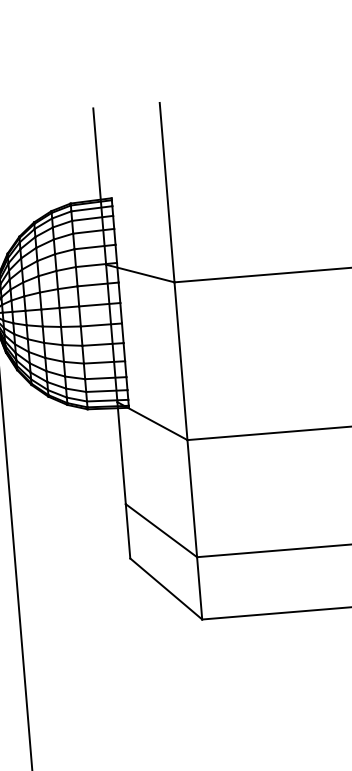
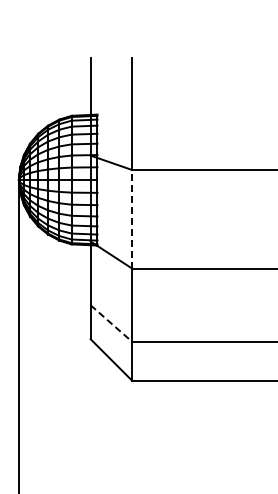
line: (181, 359) -> (132, 218), solid -> dashed
line: (161, 530) -> (111, 323), solid -> dashed

